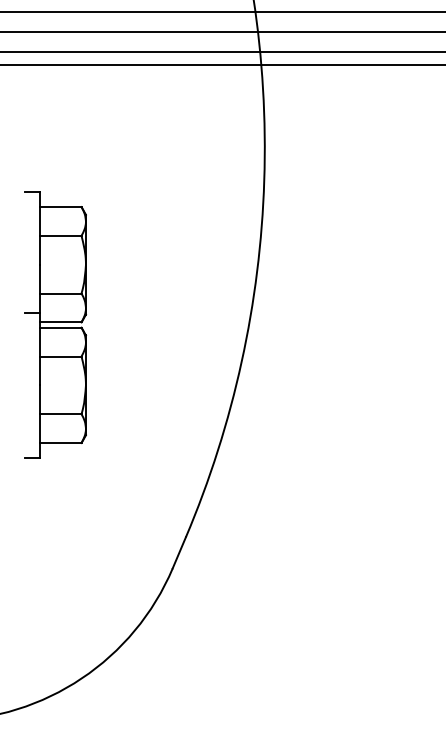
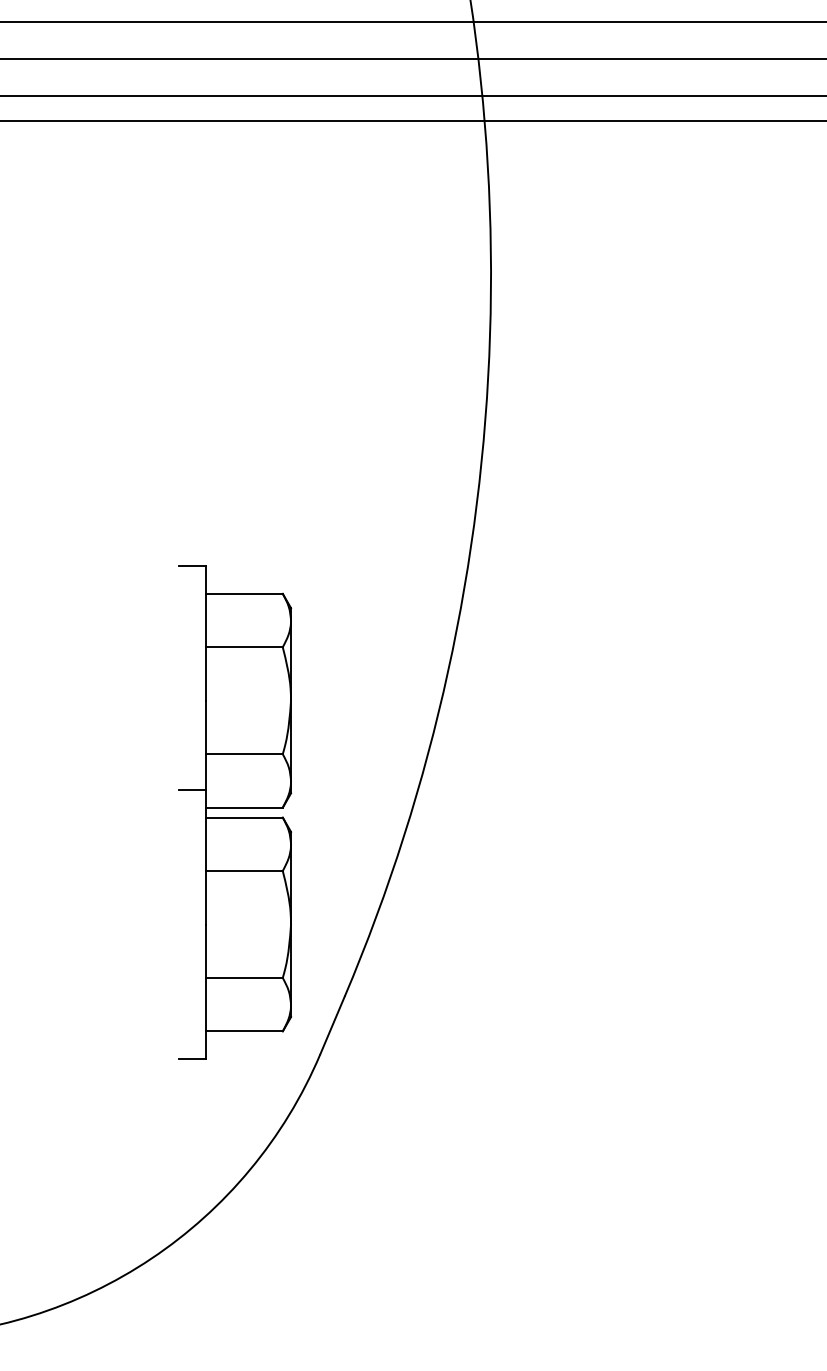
part: (55, 324) -> (234, 811), moved

